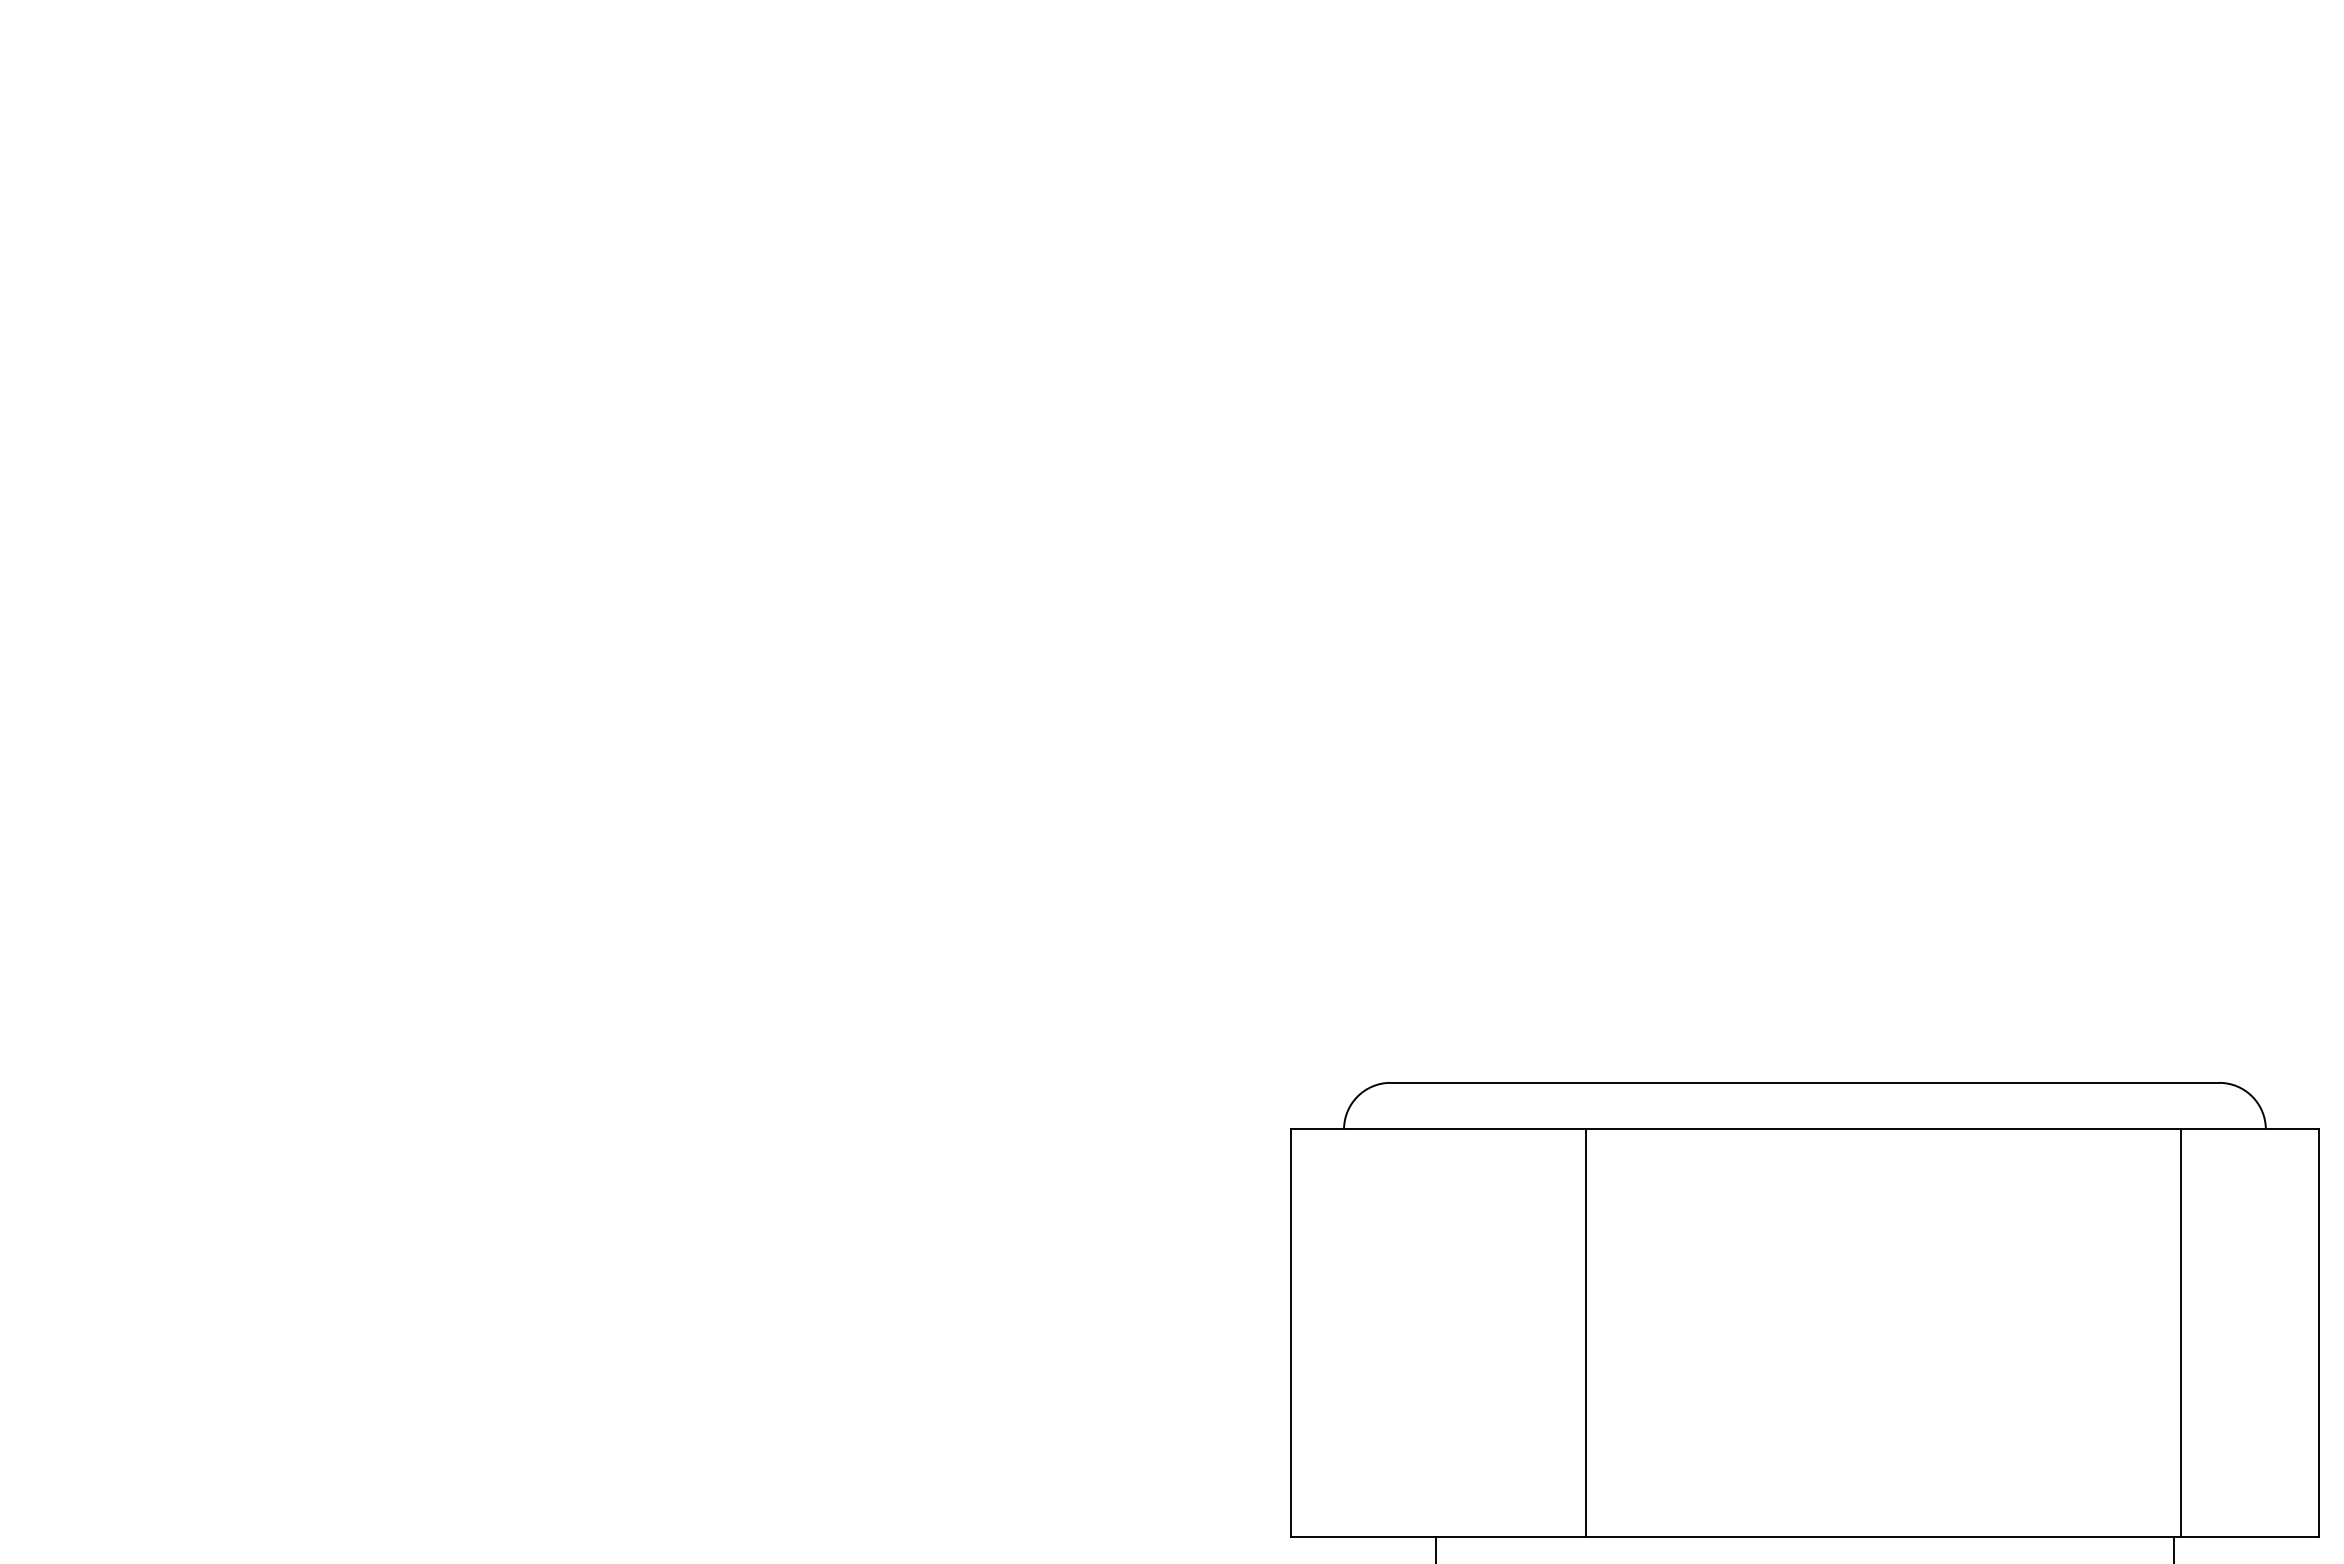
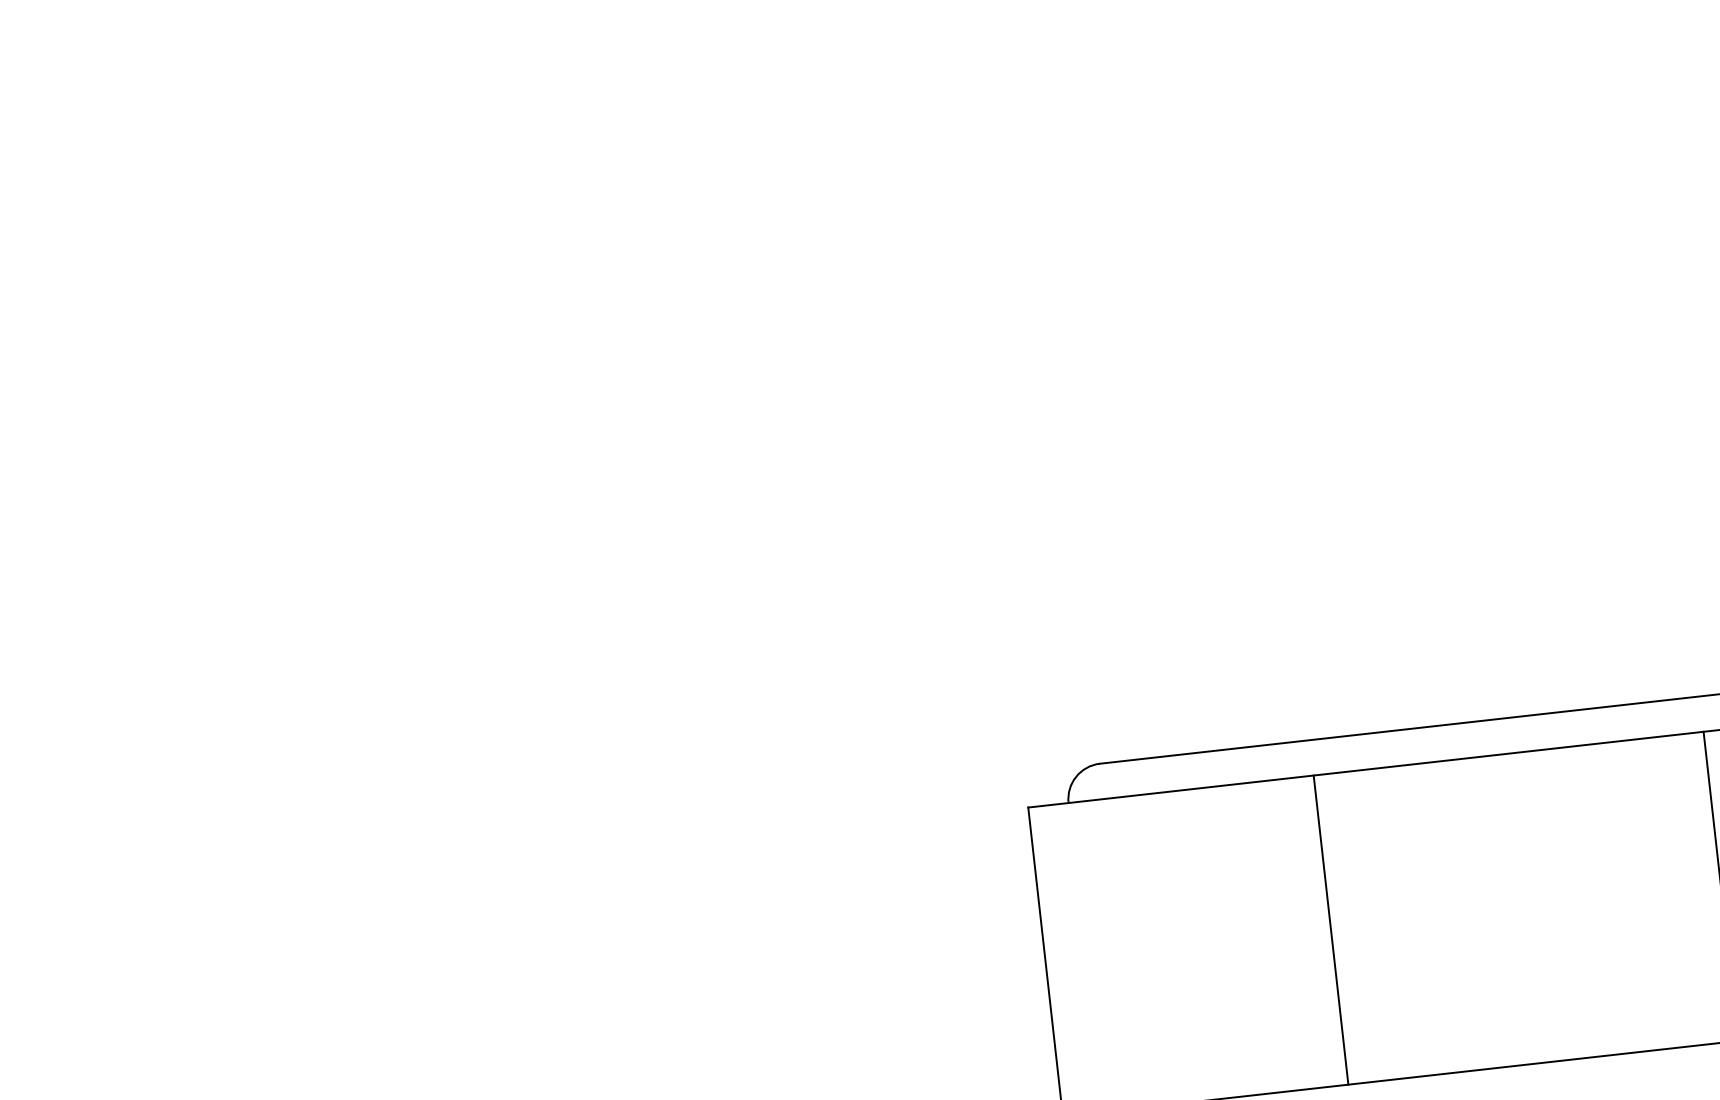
line: (1586, 1333) -> (1331, 930), moved

